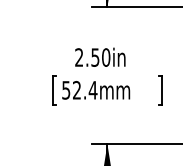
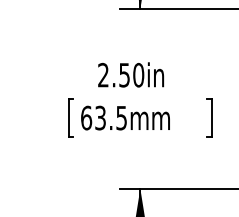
text: (79, 89) -> (103, 117), 52.4mm -> 63.5mm

